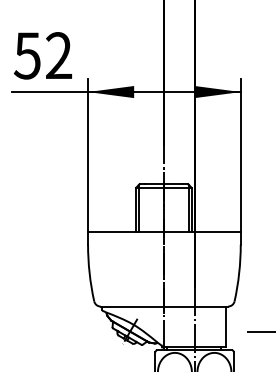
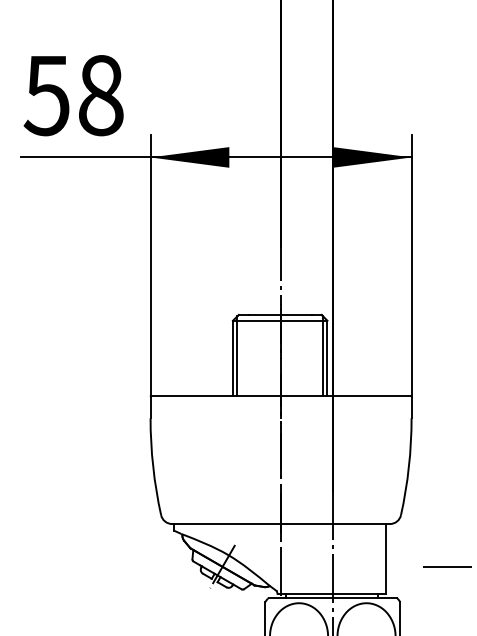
text: (59, 55) -> (101, 94), 52 -> 58

